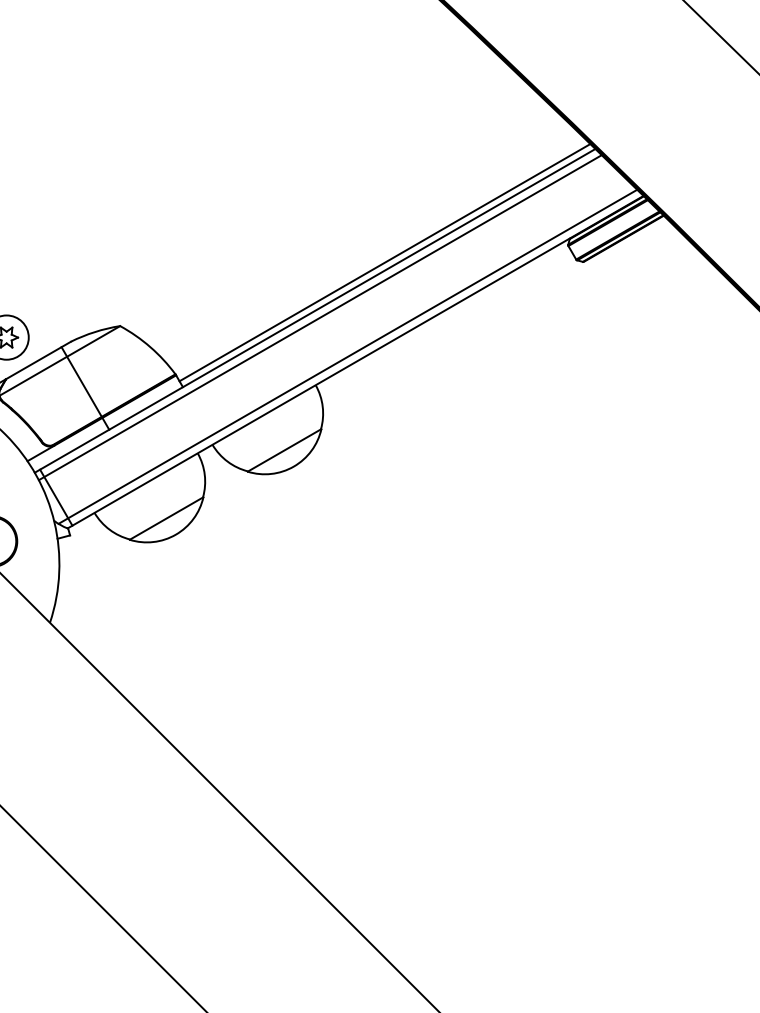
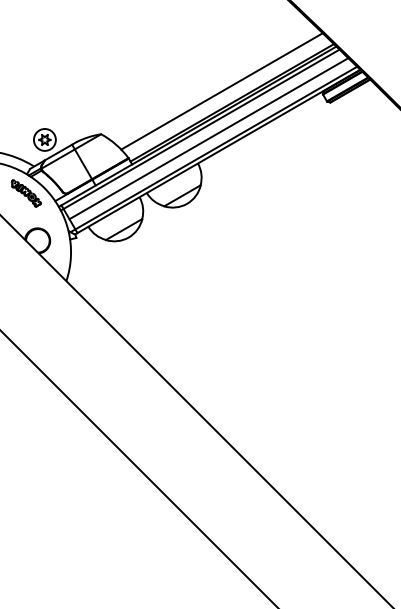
line: (363, 239) -> (221, 91), added
line: (337, 334) -> (208, 138), added

